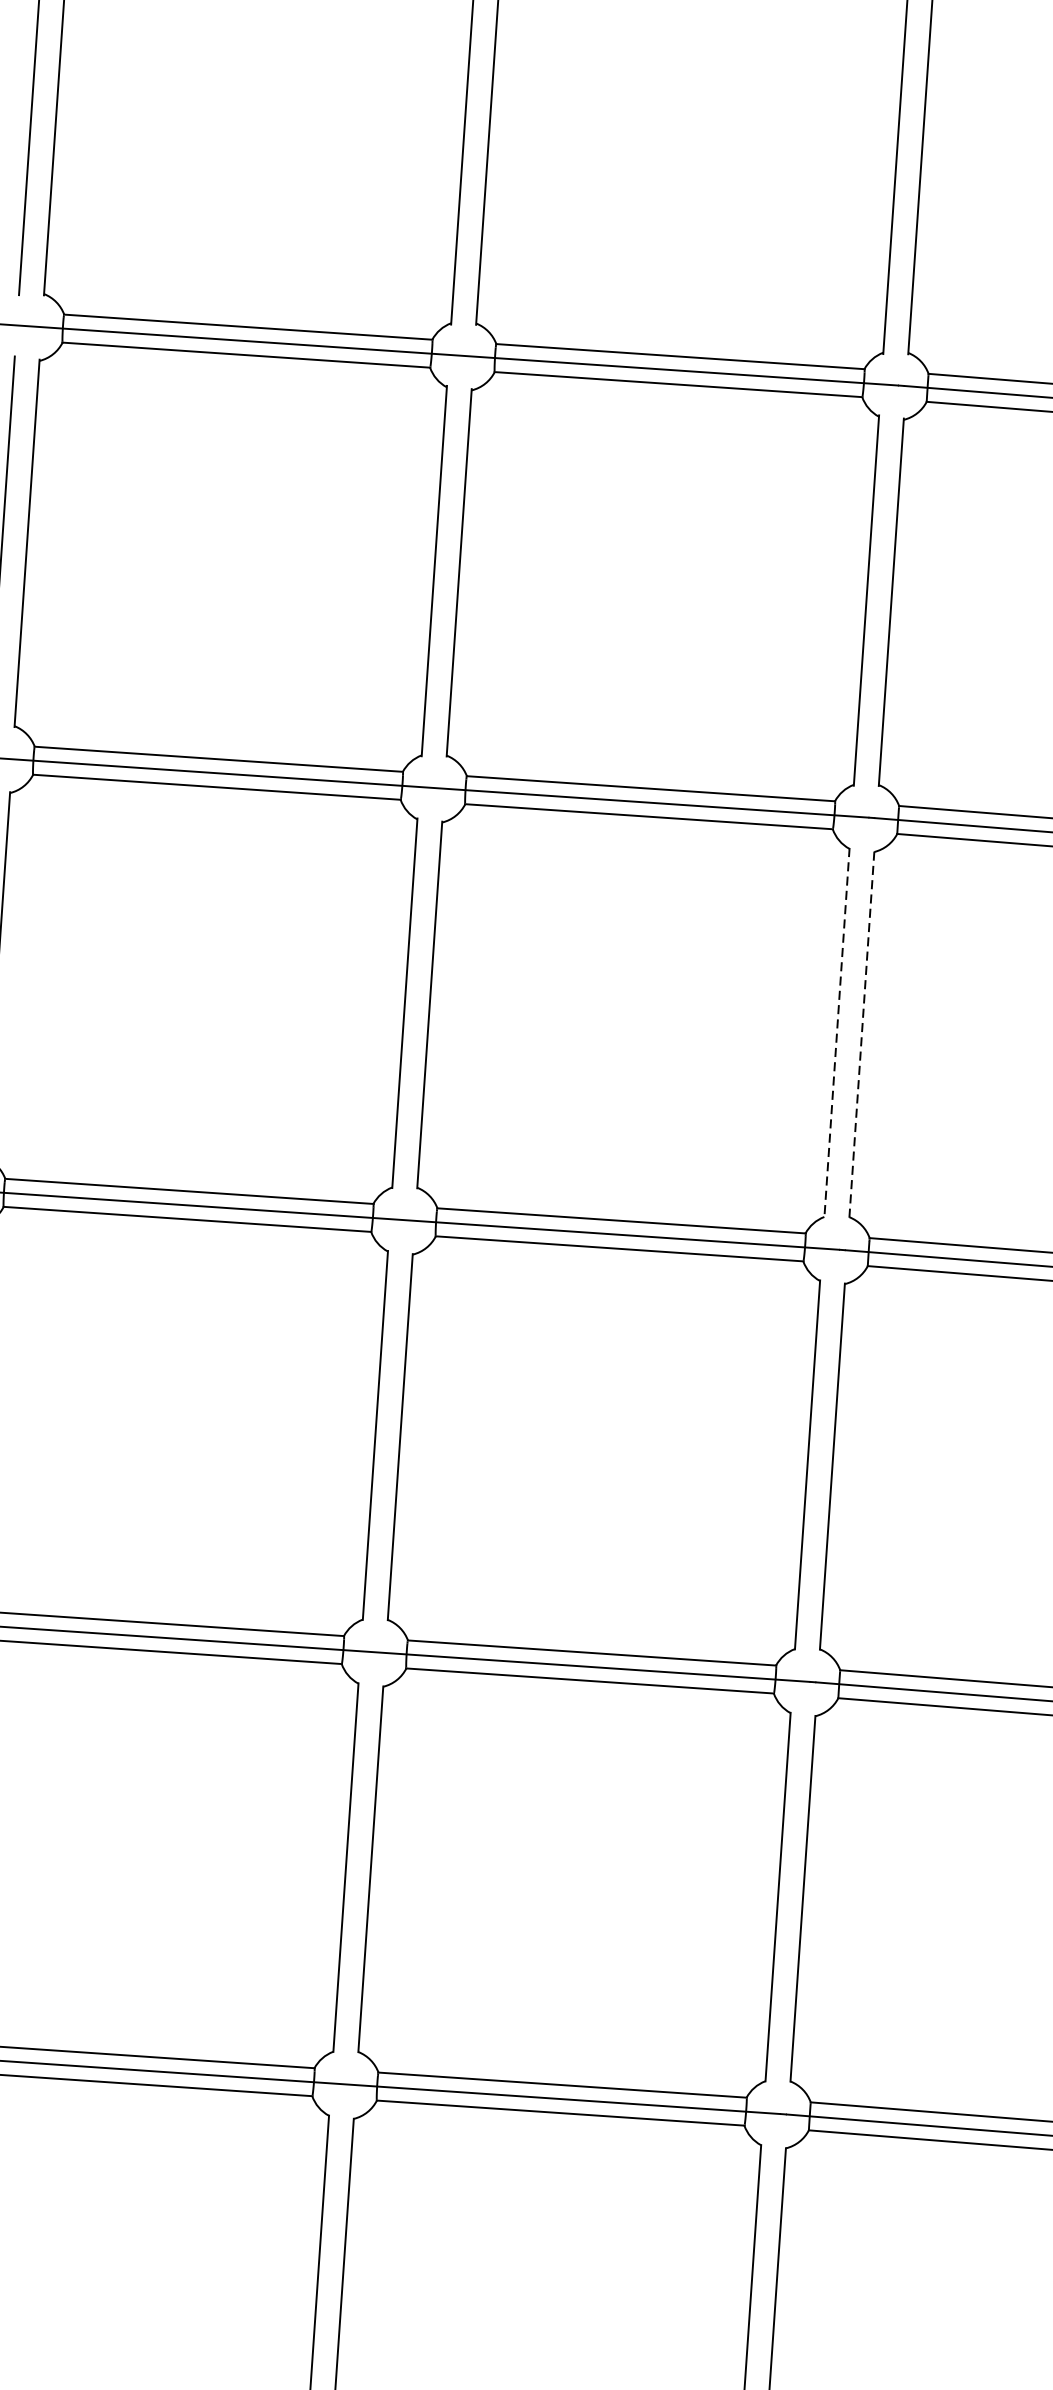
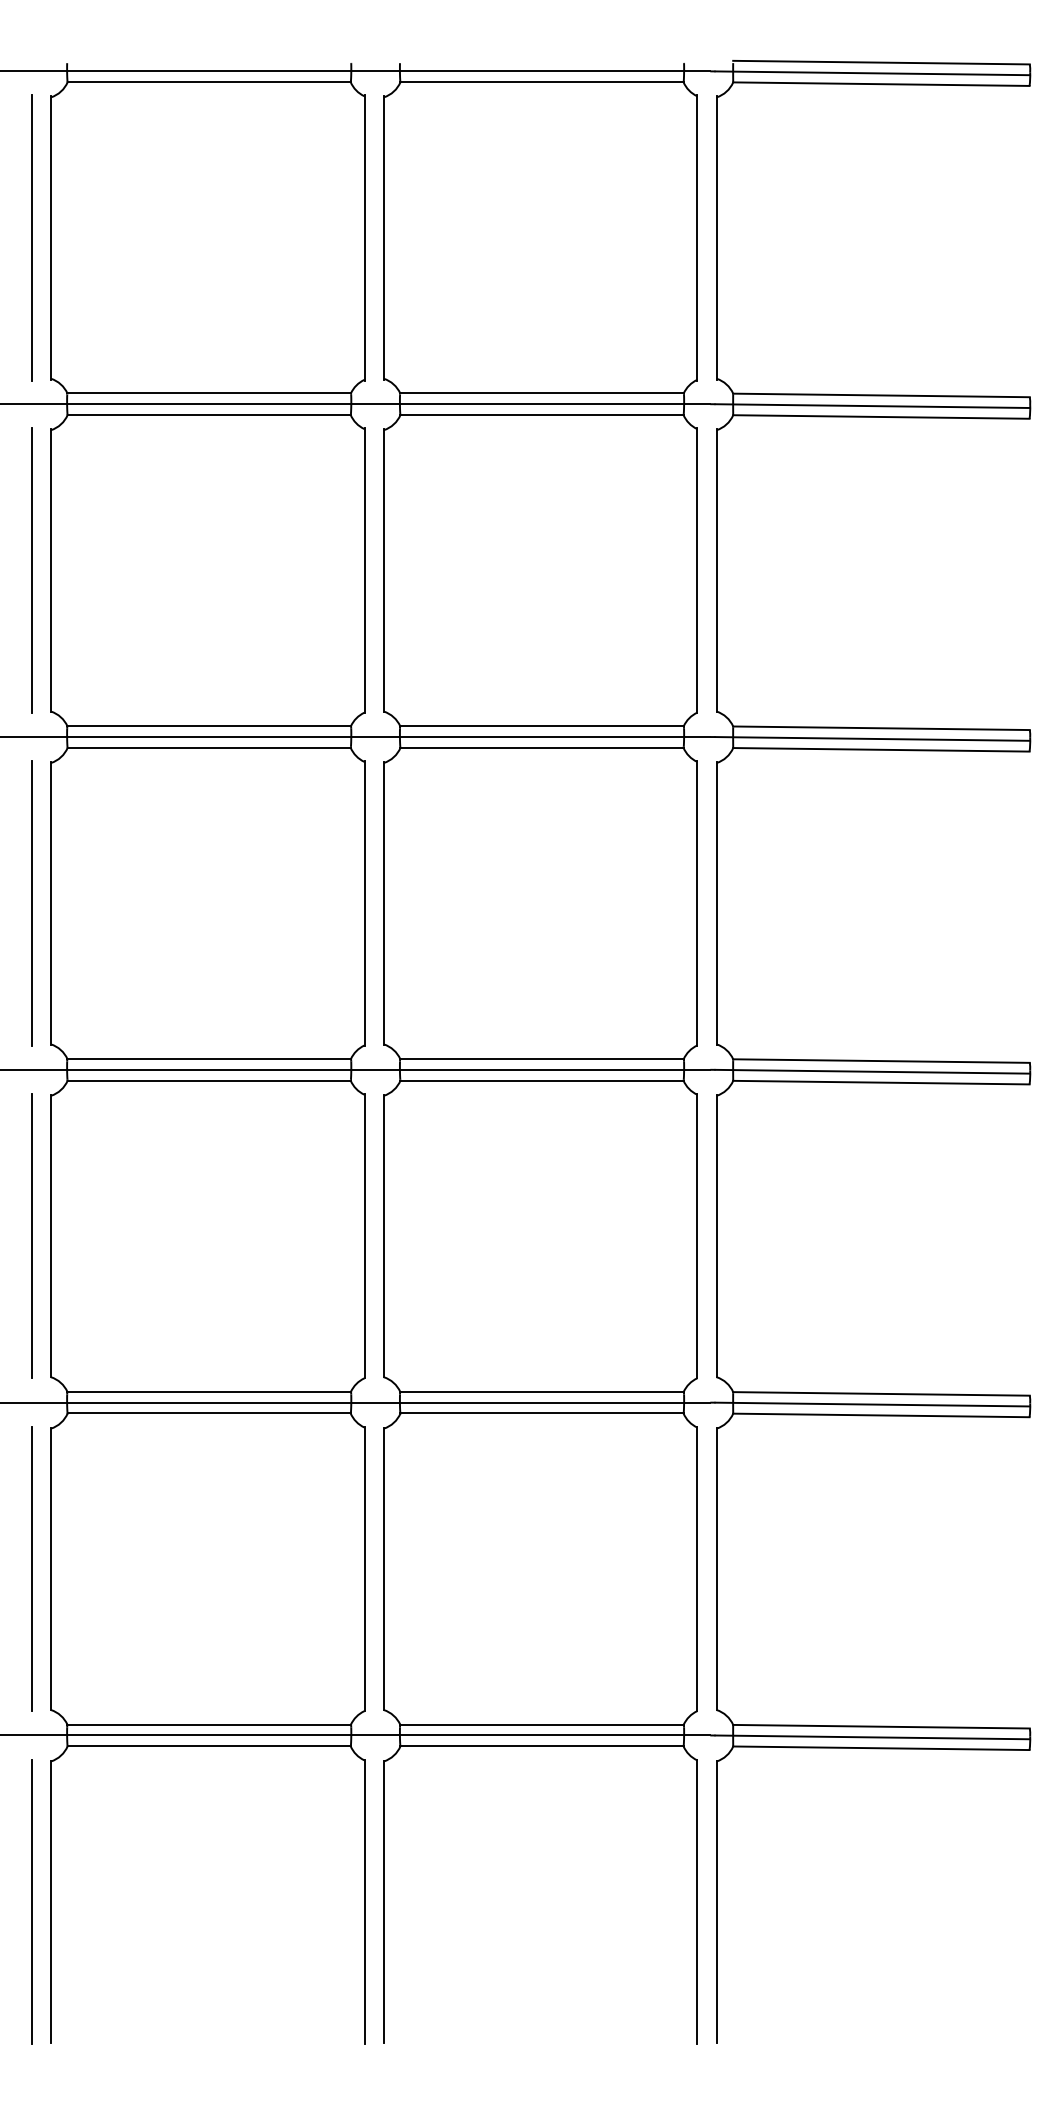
line: (837, 1033) -> (697, 904), dashed -> solid
line: (861, 1034) -> (716, 903), dashed -> solid

